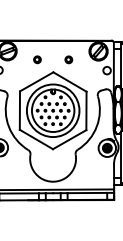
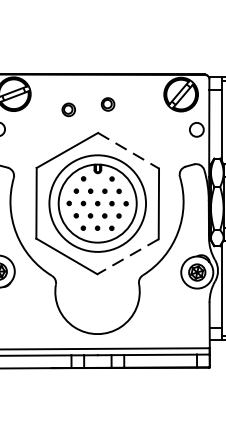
part: (68, 59) -> (107, 103), moved
line: (70, 82) -> (129, 151), solid -> dashed
line: (69, 139) -> (127, 256), solid -> dashed

